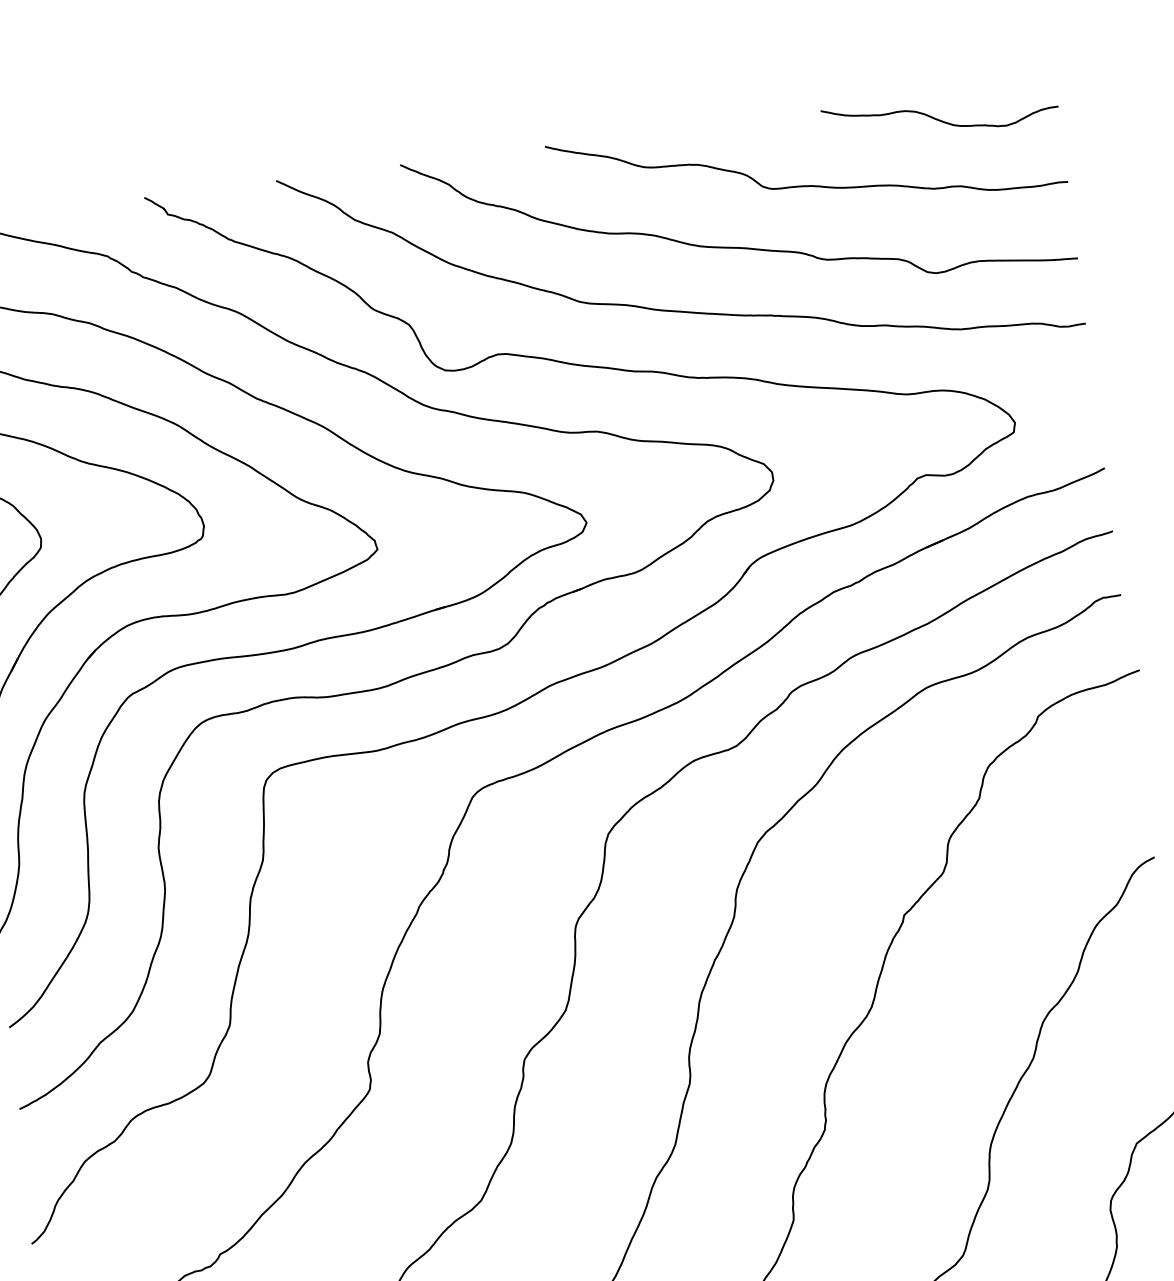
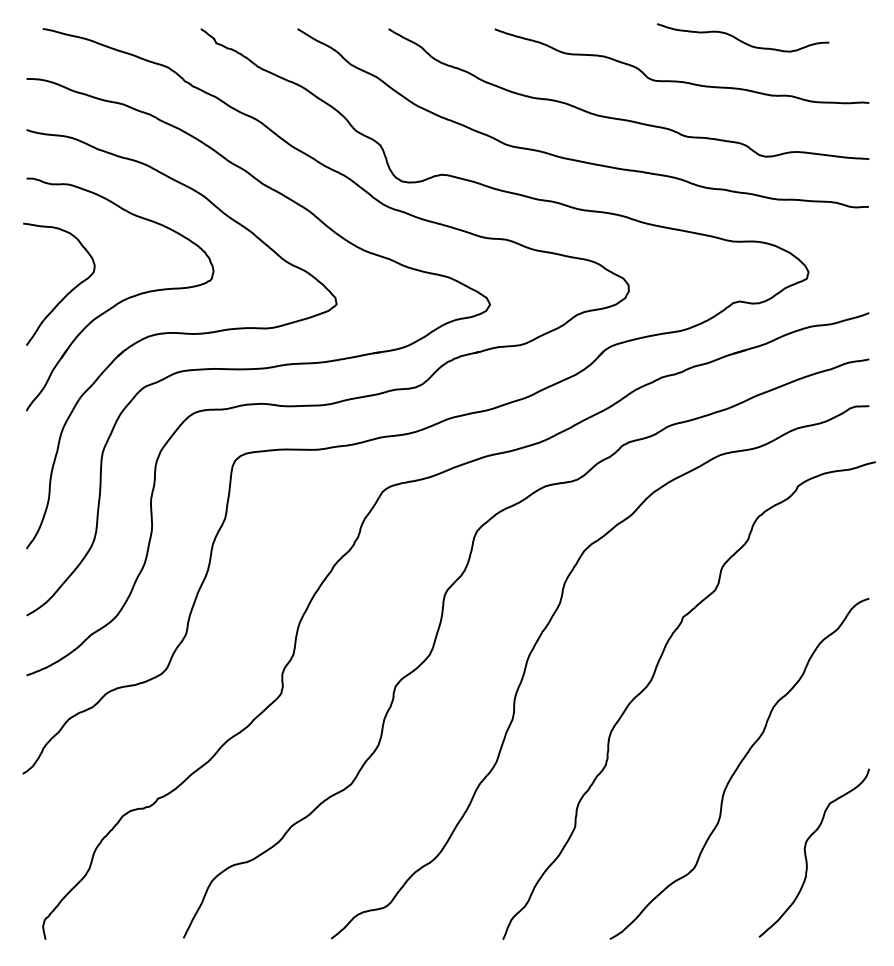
curve: (939, 118) -> (742, 40), moved

